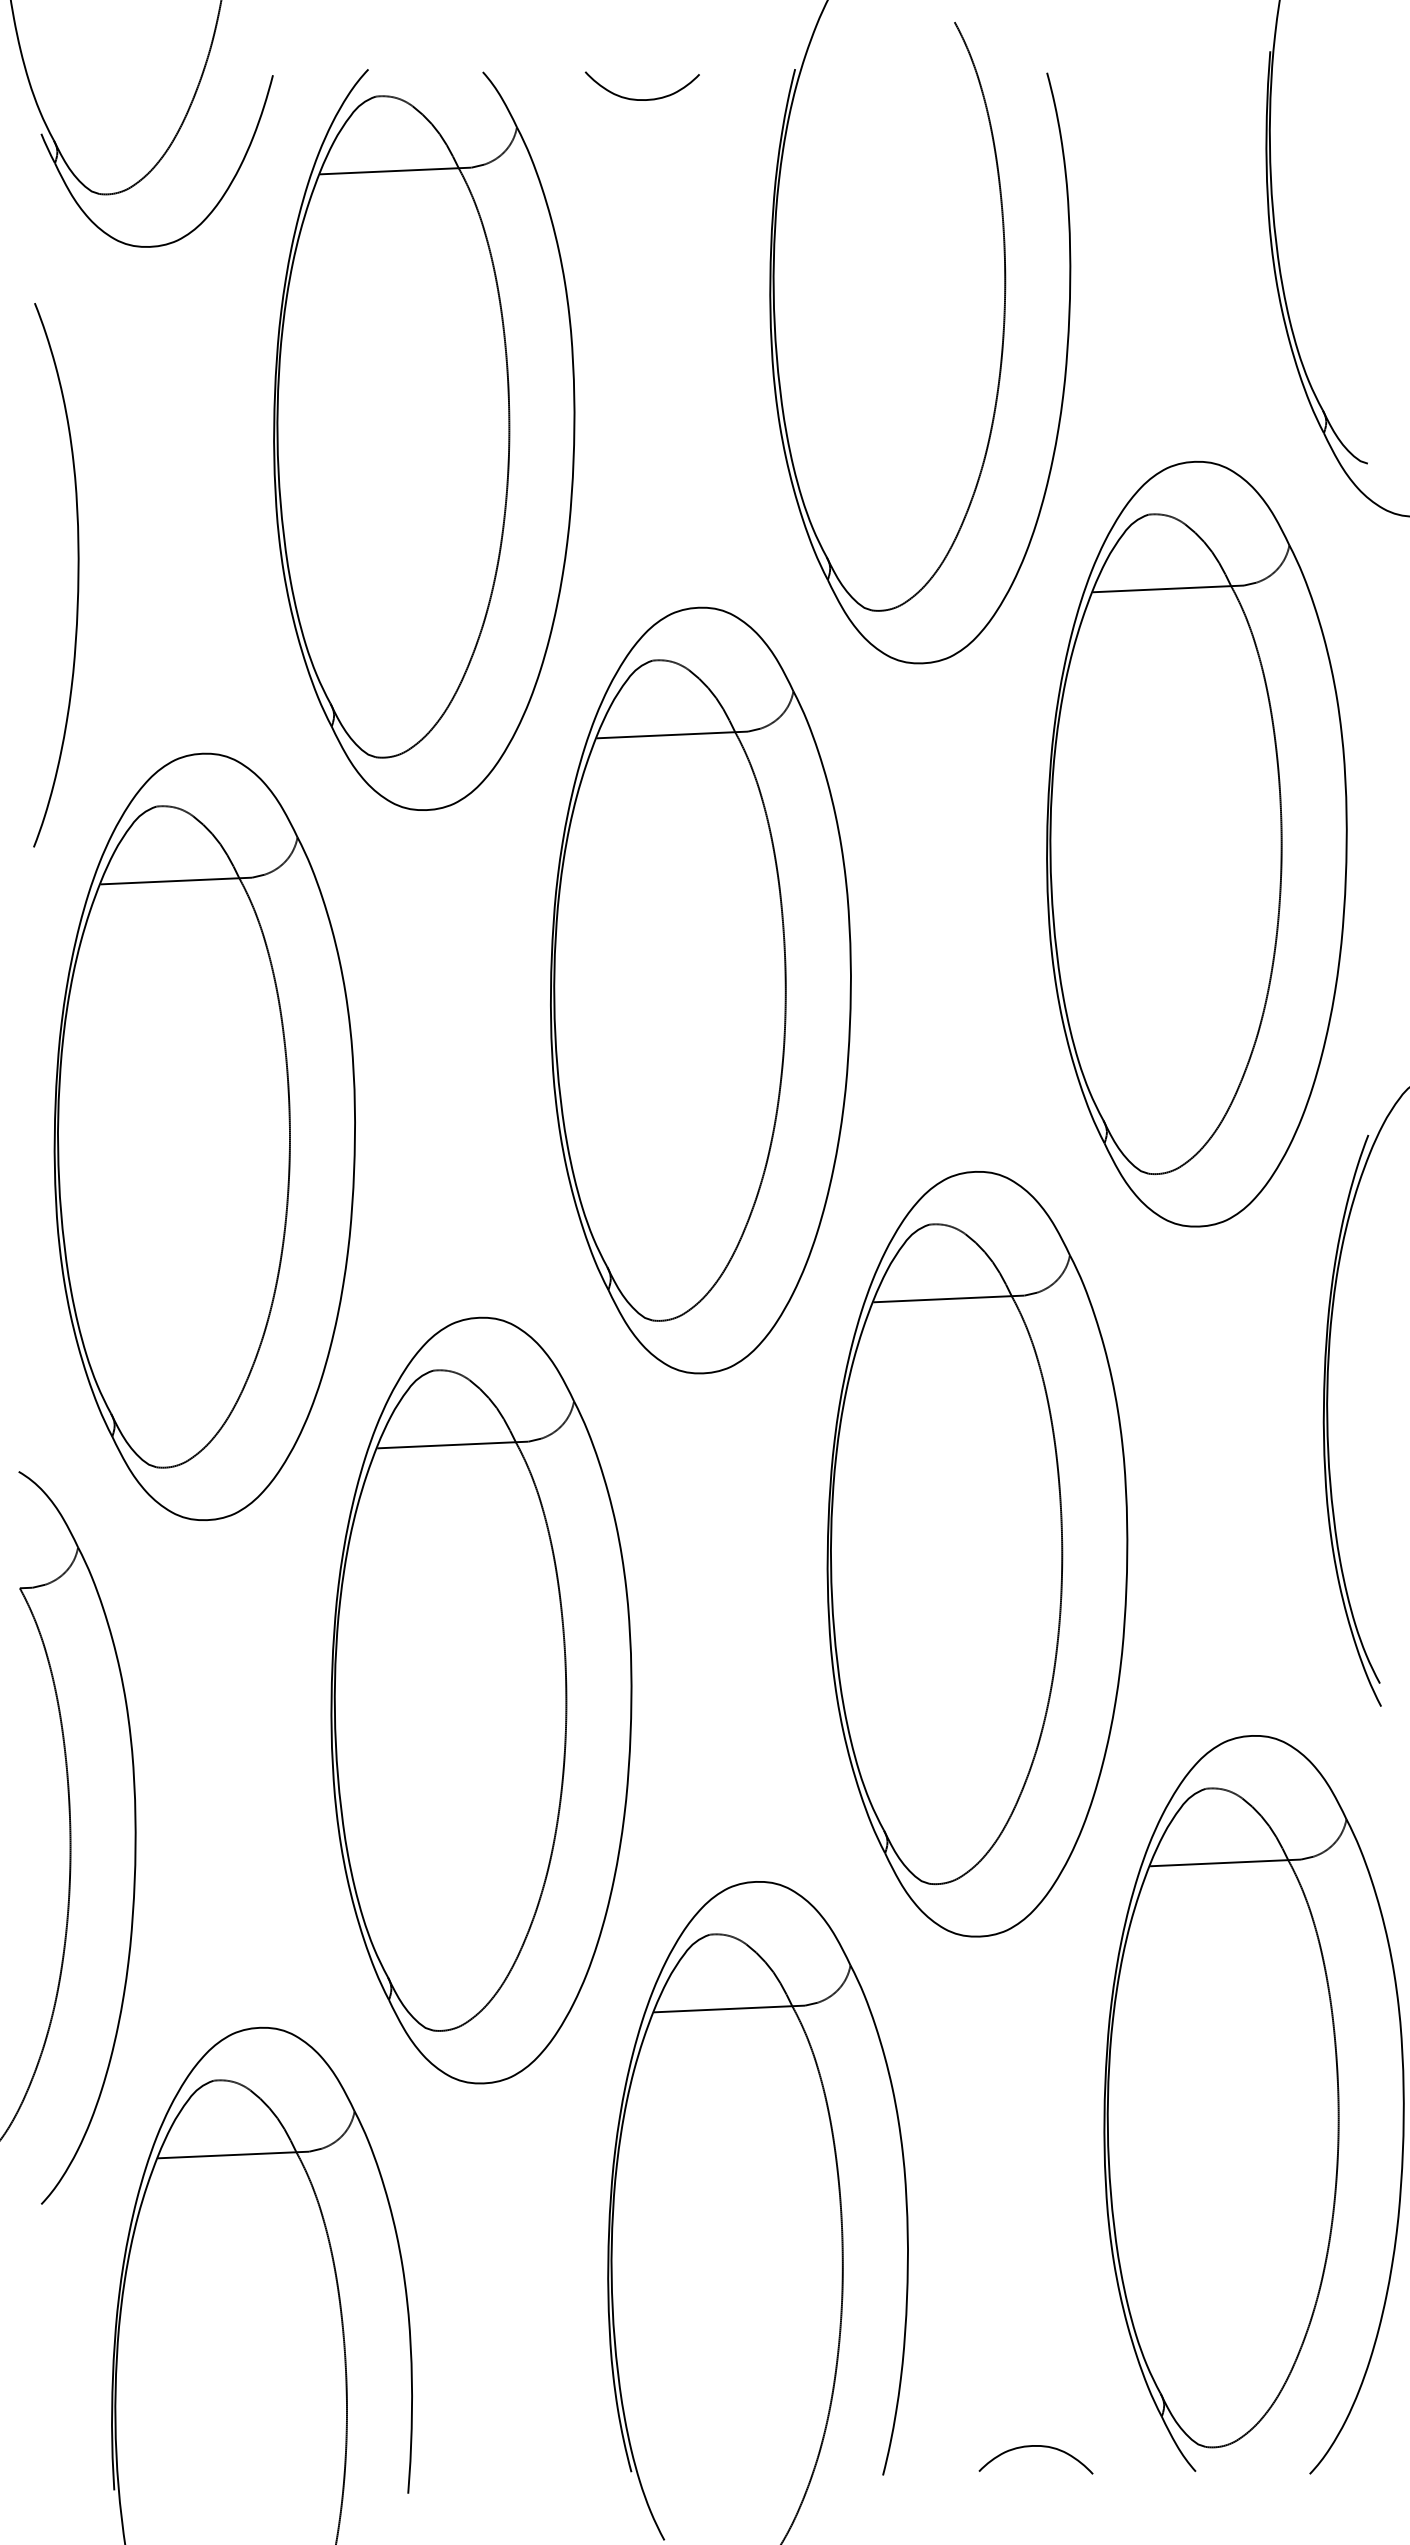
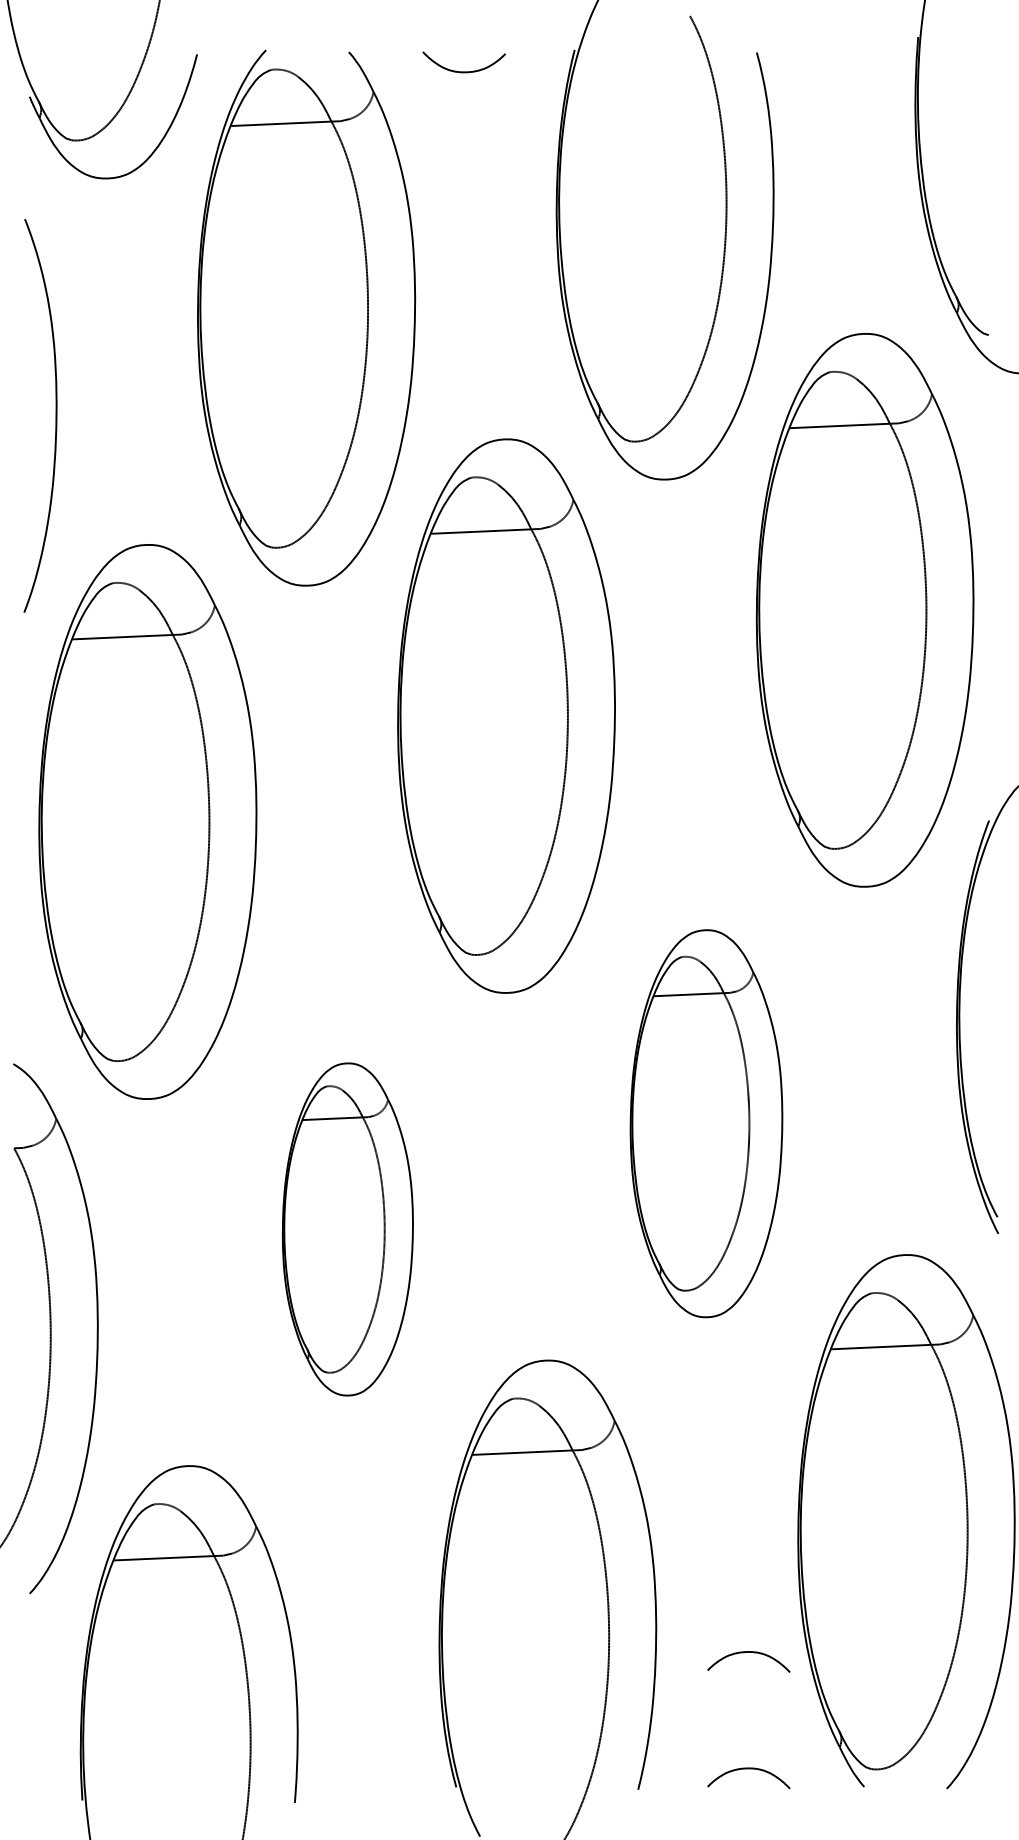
part: (977, 1554) -> (706, 1123), size x0.7
part: (481, 1700) -> (347, 1229), size x0.6
curve: (1035, 2285) -> (748, 1652), added

